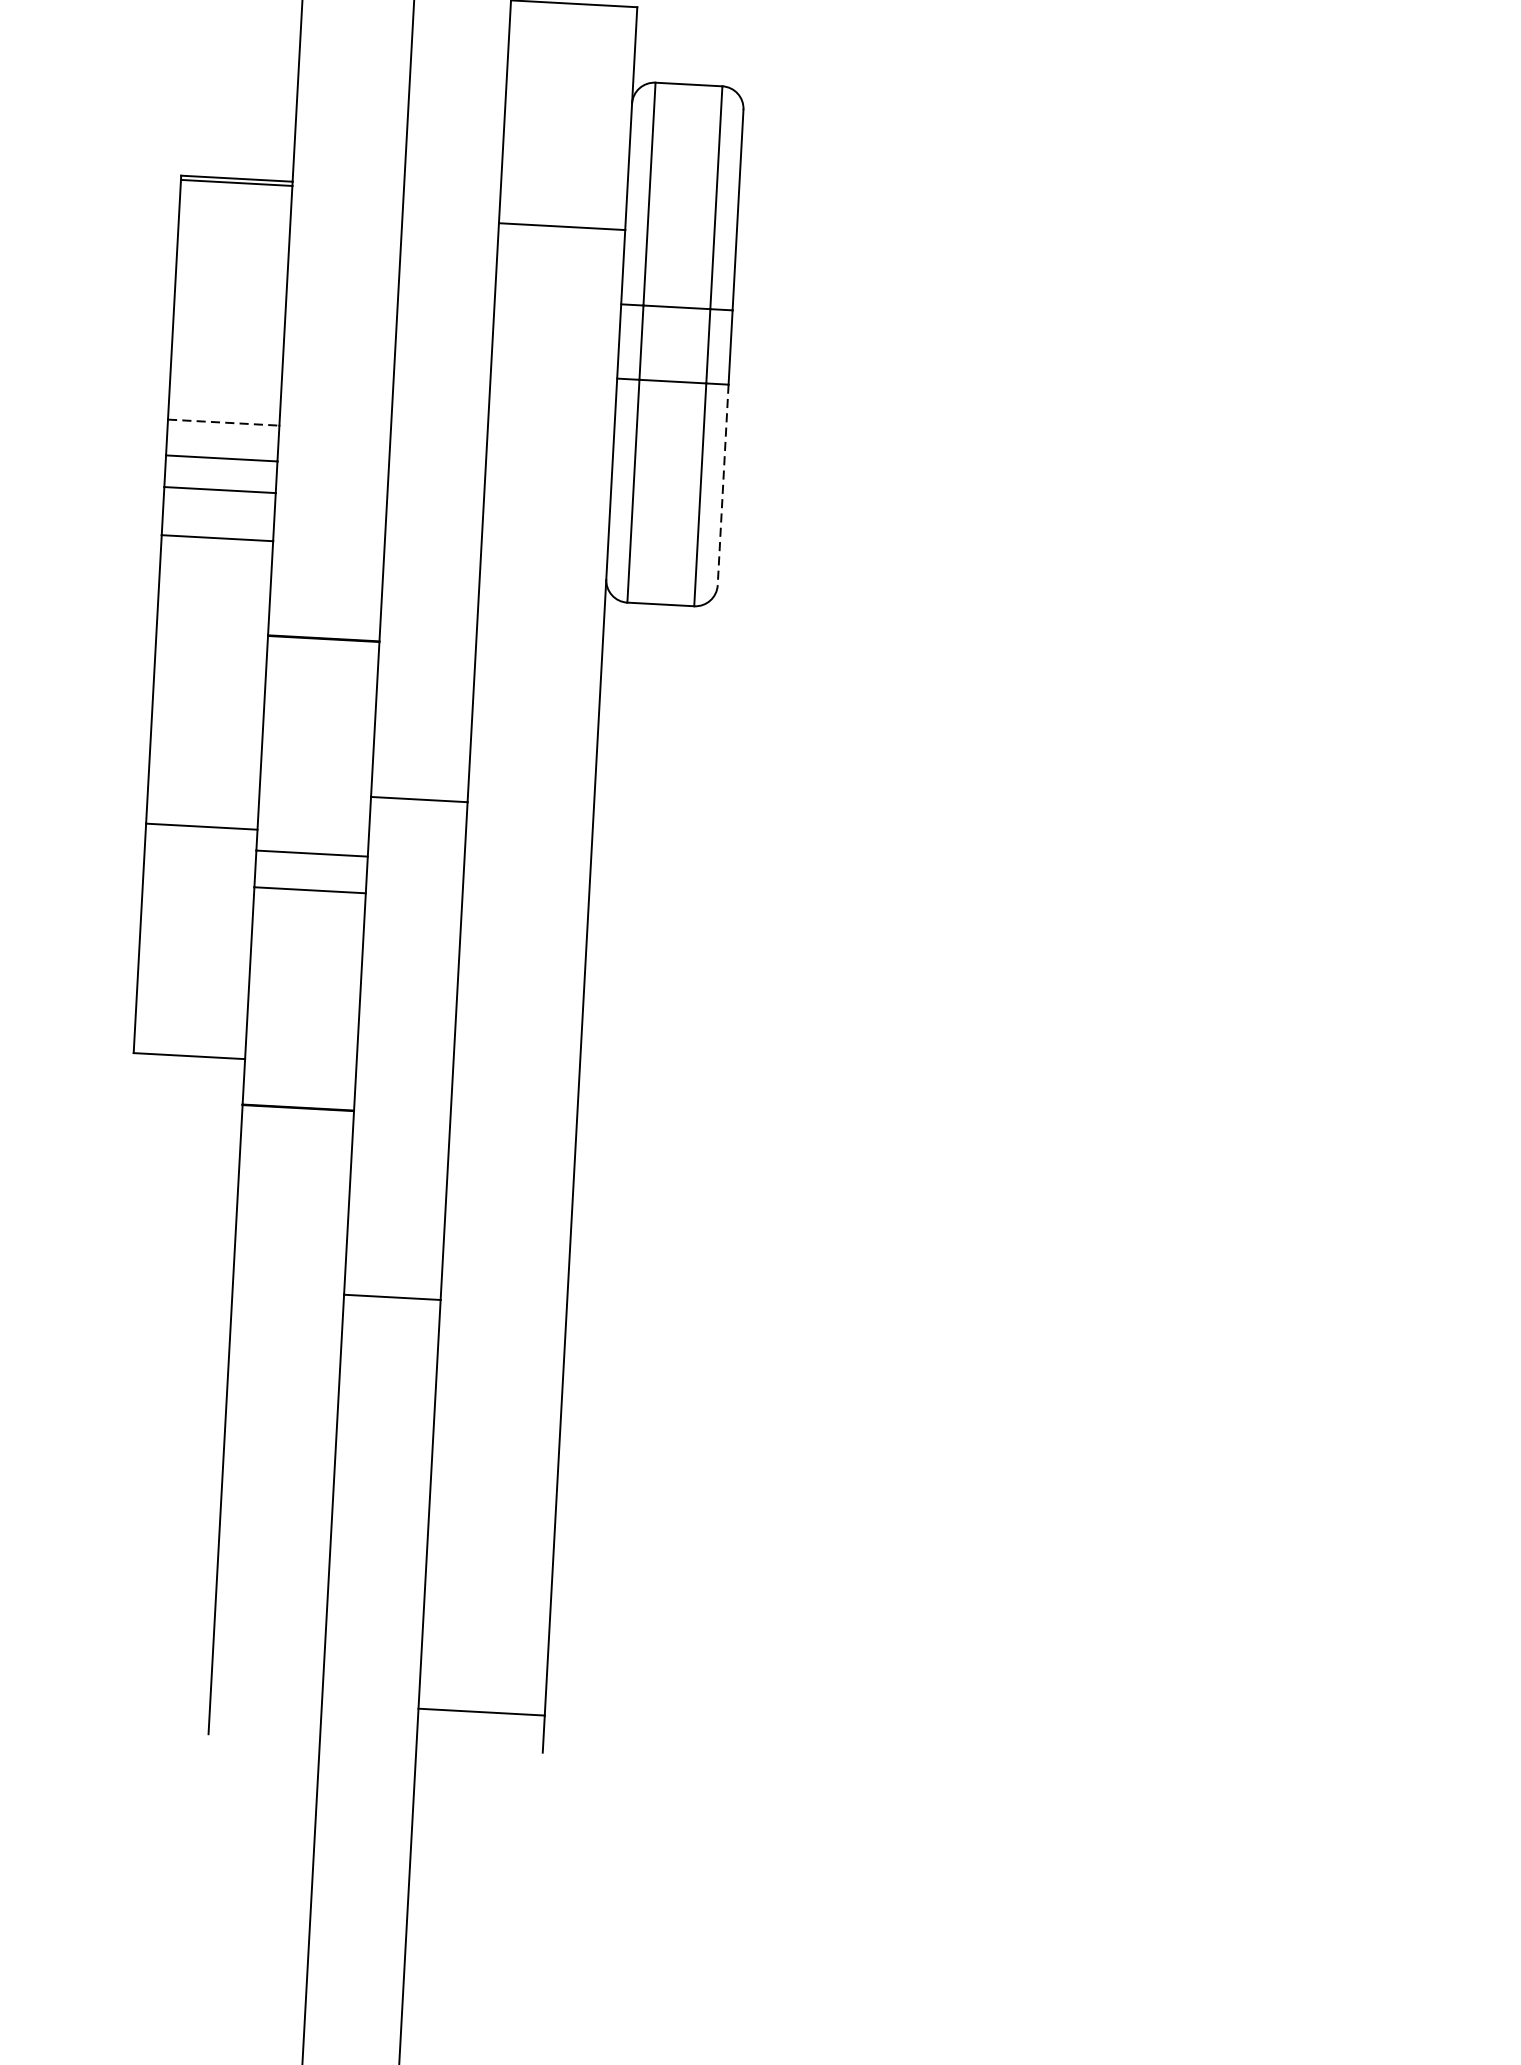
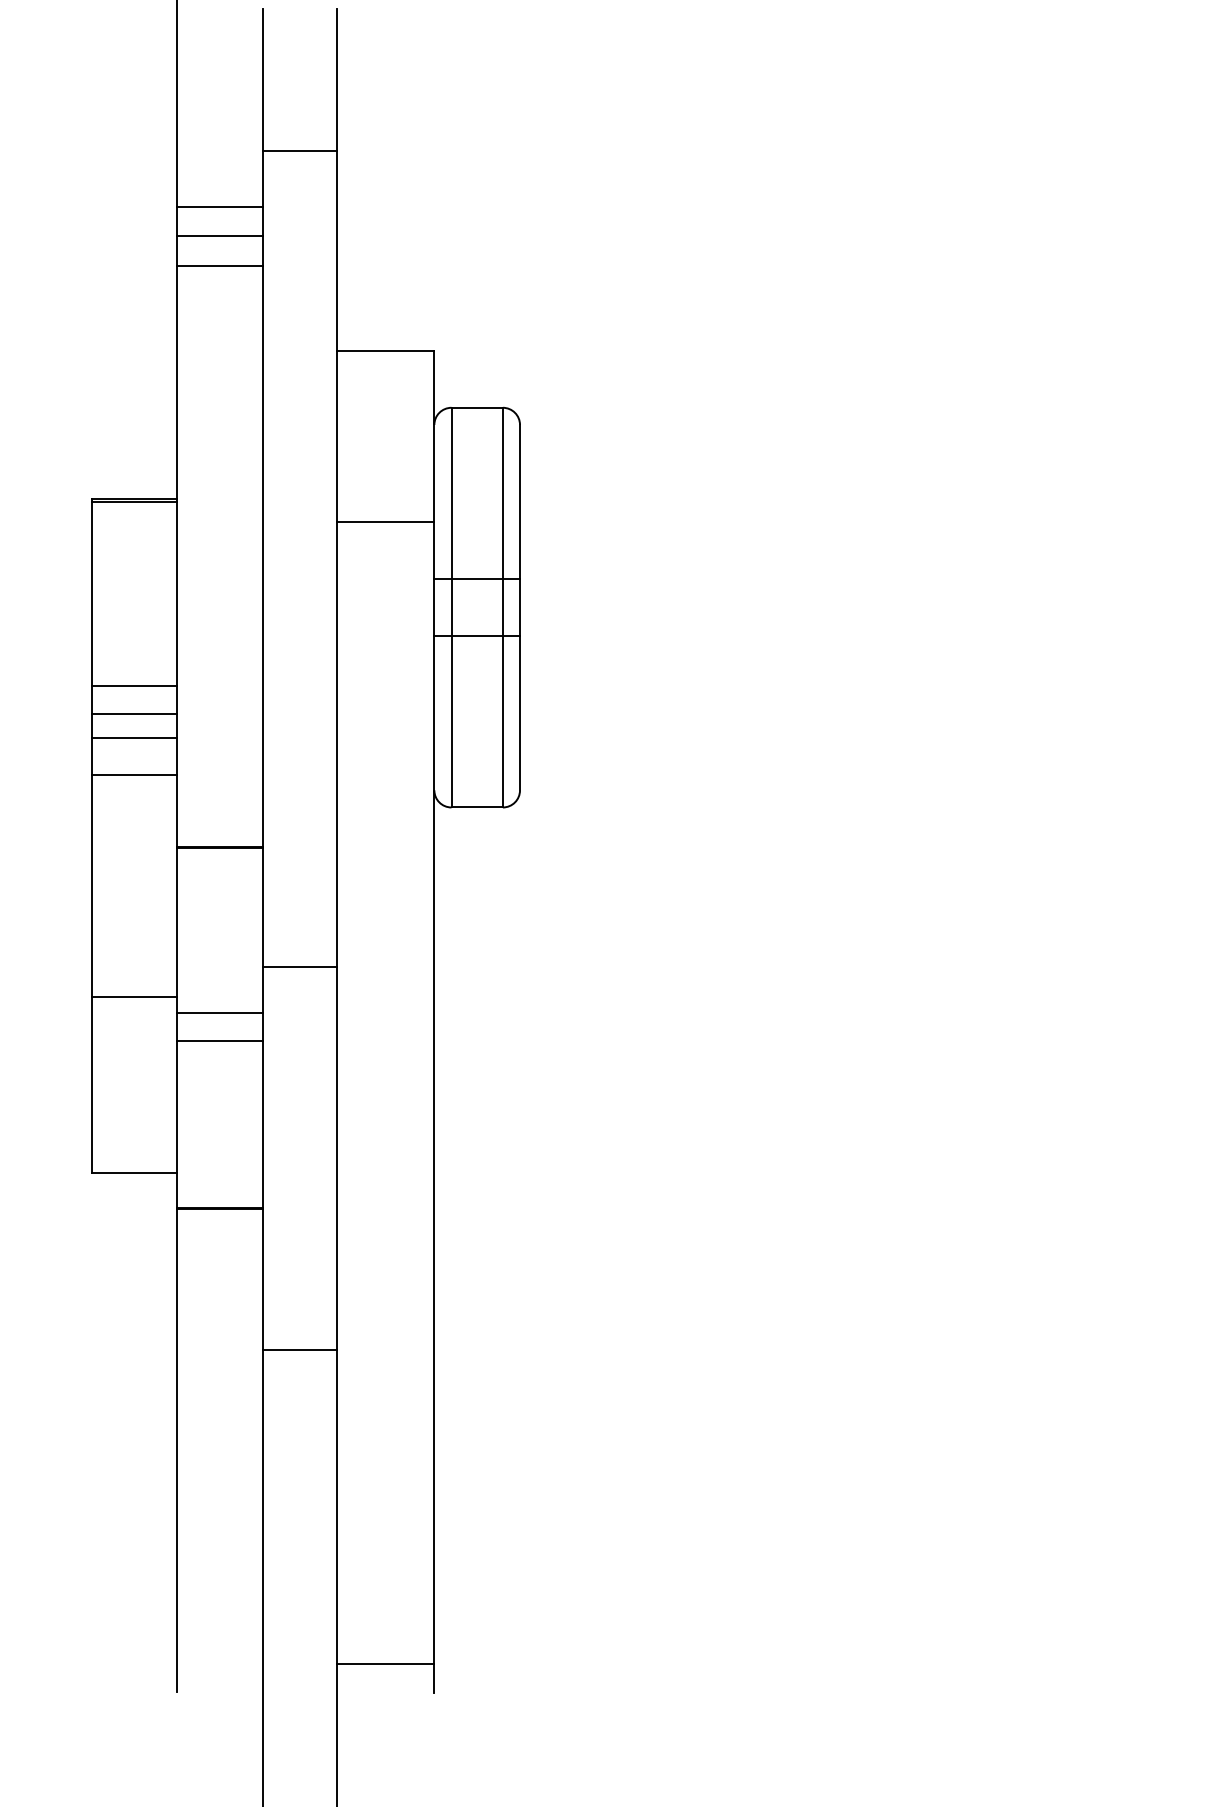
line: (223, 422) -> (134, 686), dashed -> solid
line: (723, 485) -> (520, 713), dashed -> solid

